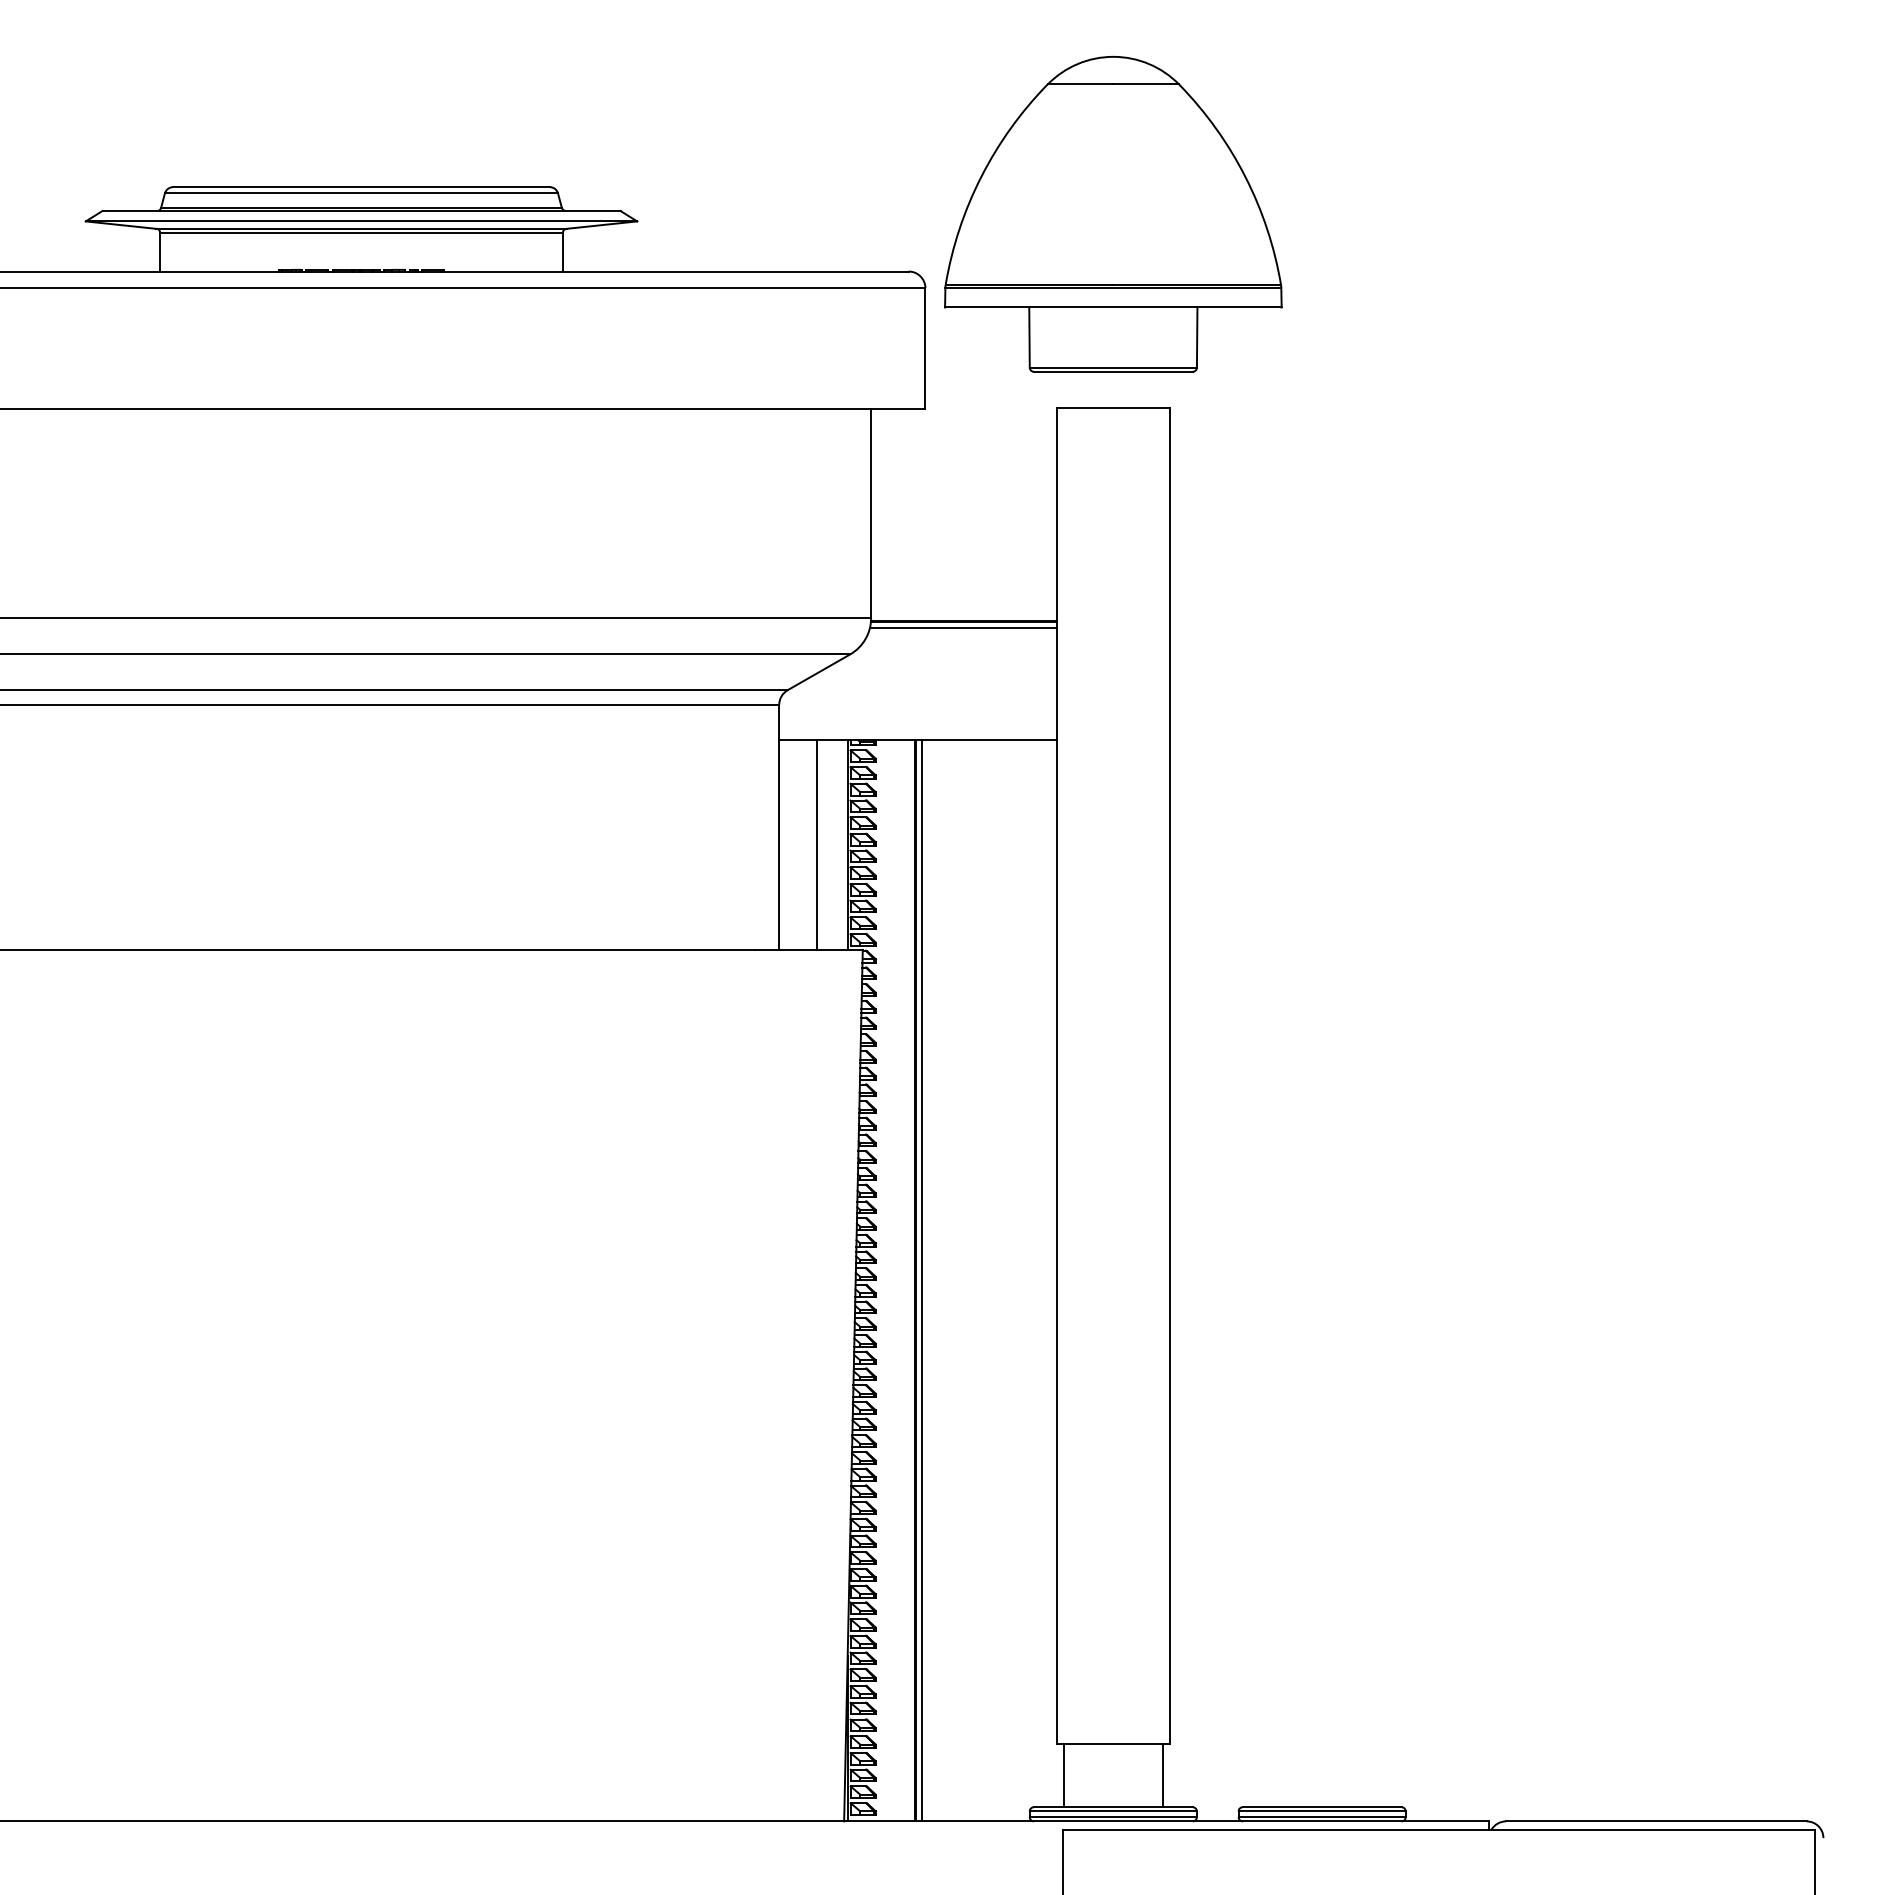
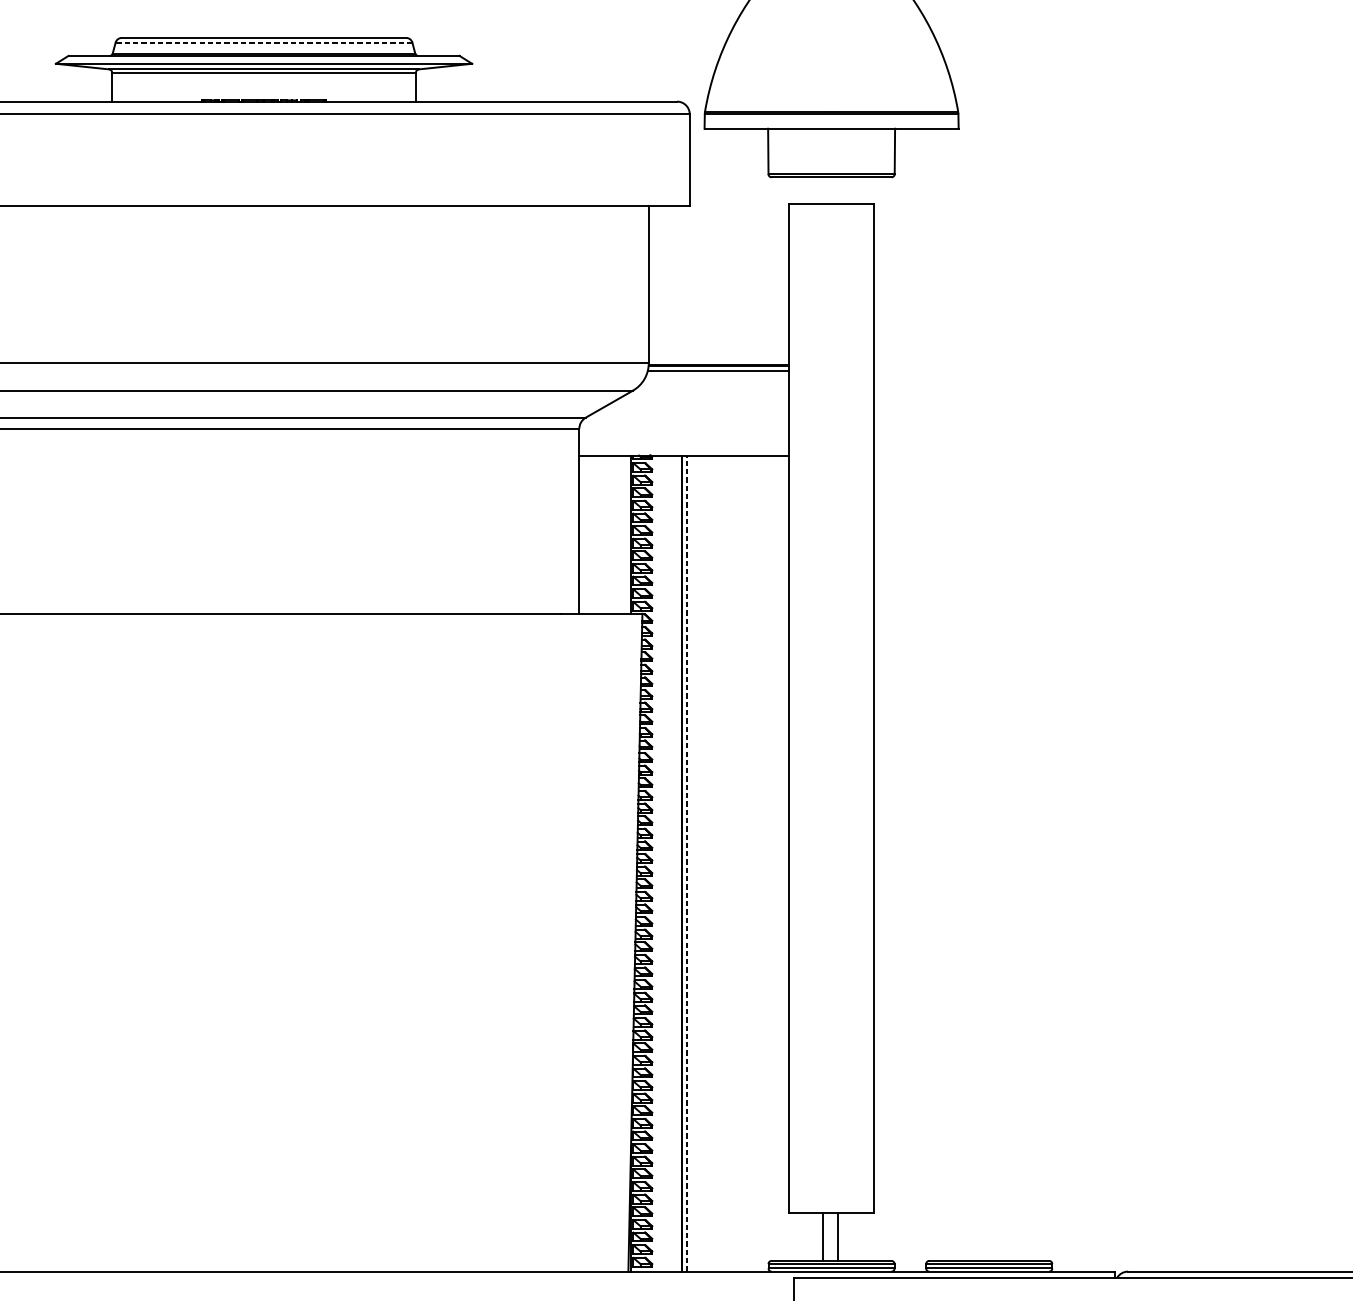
line: (361, 193) -> (264, 42), solid -> dashed
line: (816, 844) -> (607, 534), removed
line: (921, 1280) -> (686, 863), solid -> dashed
line: (1064, 1775) -> (838, 1236), moved
line: (1162, 1775) -> (822, 1236), moved

